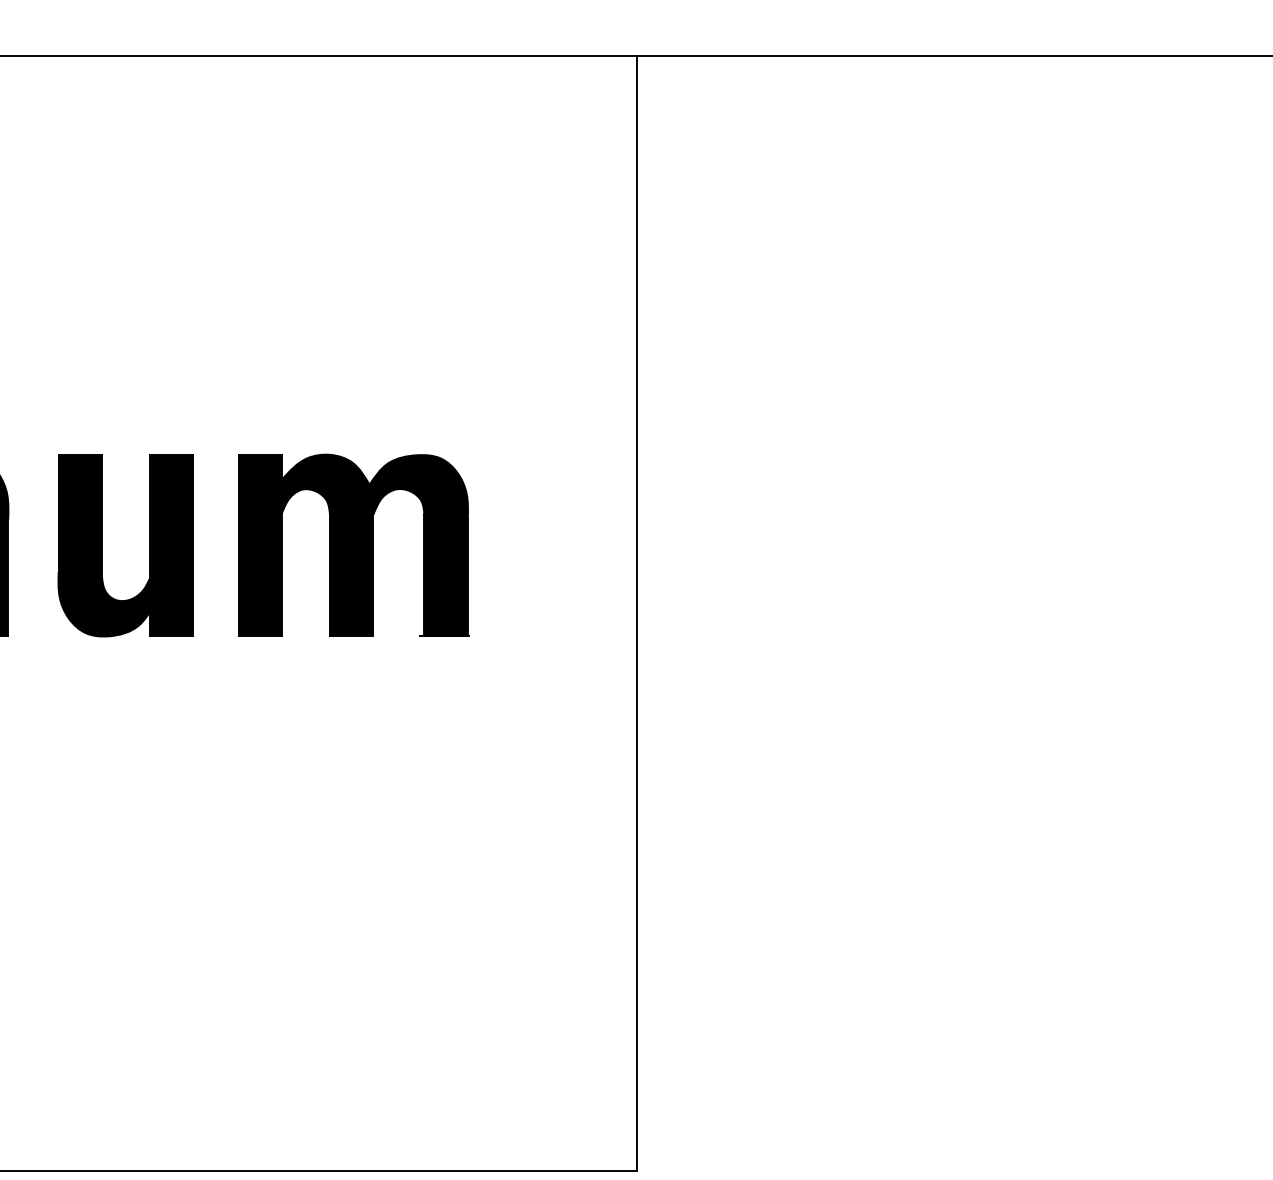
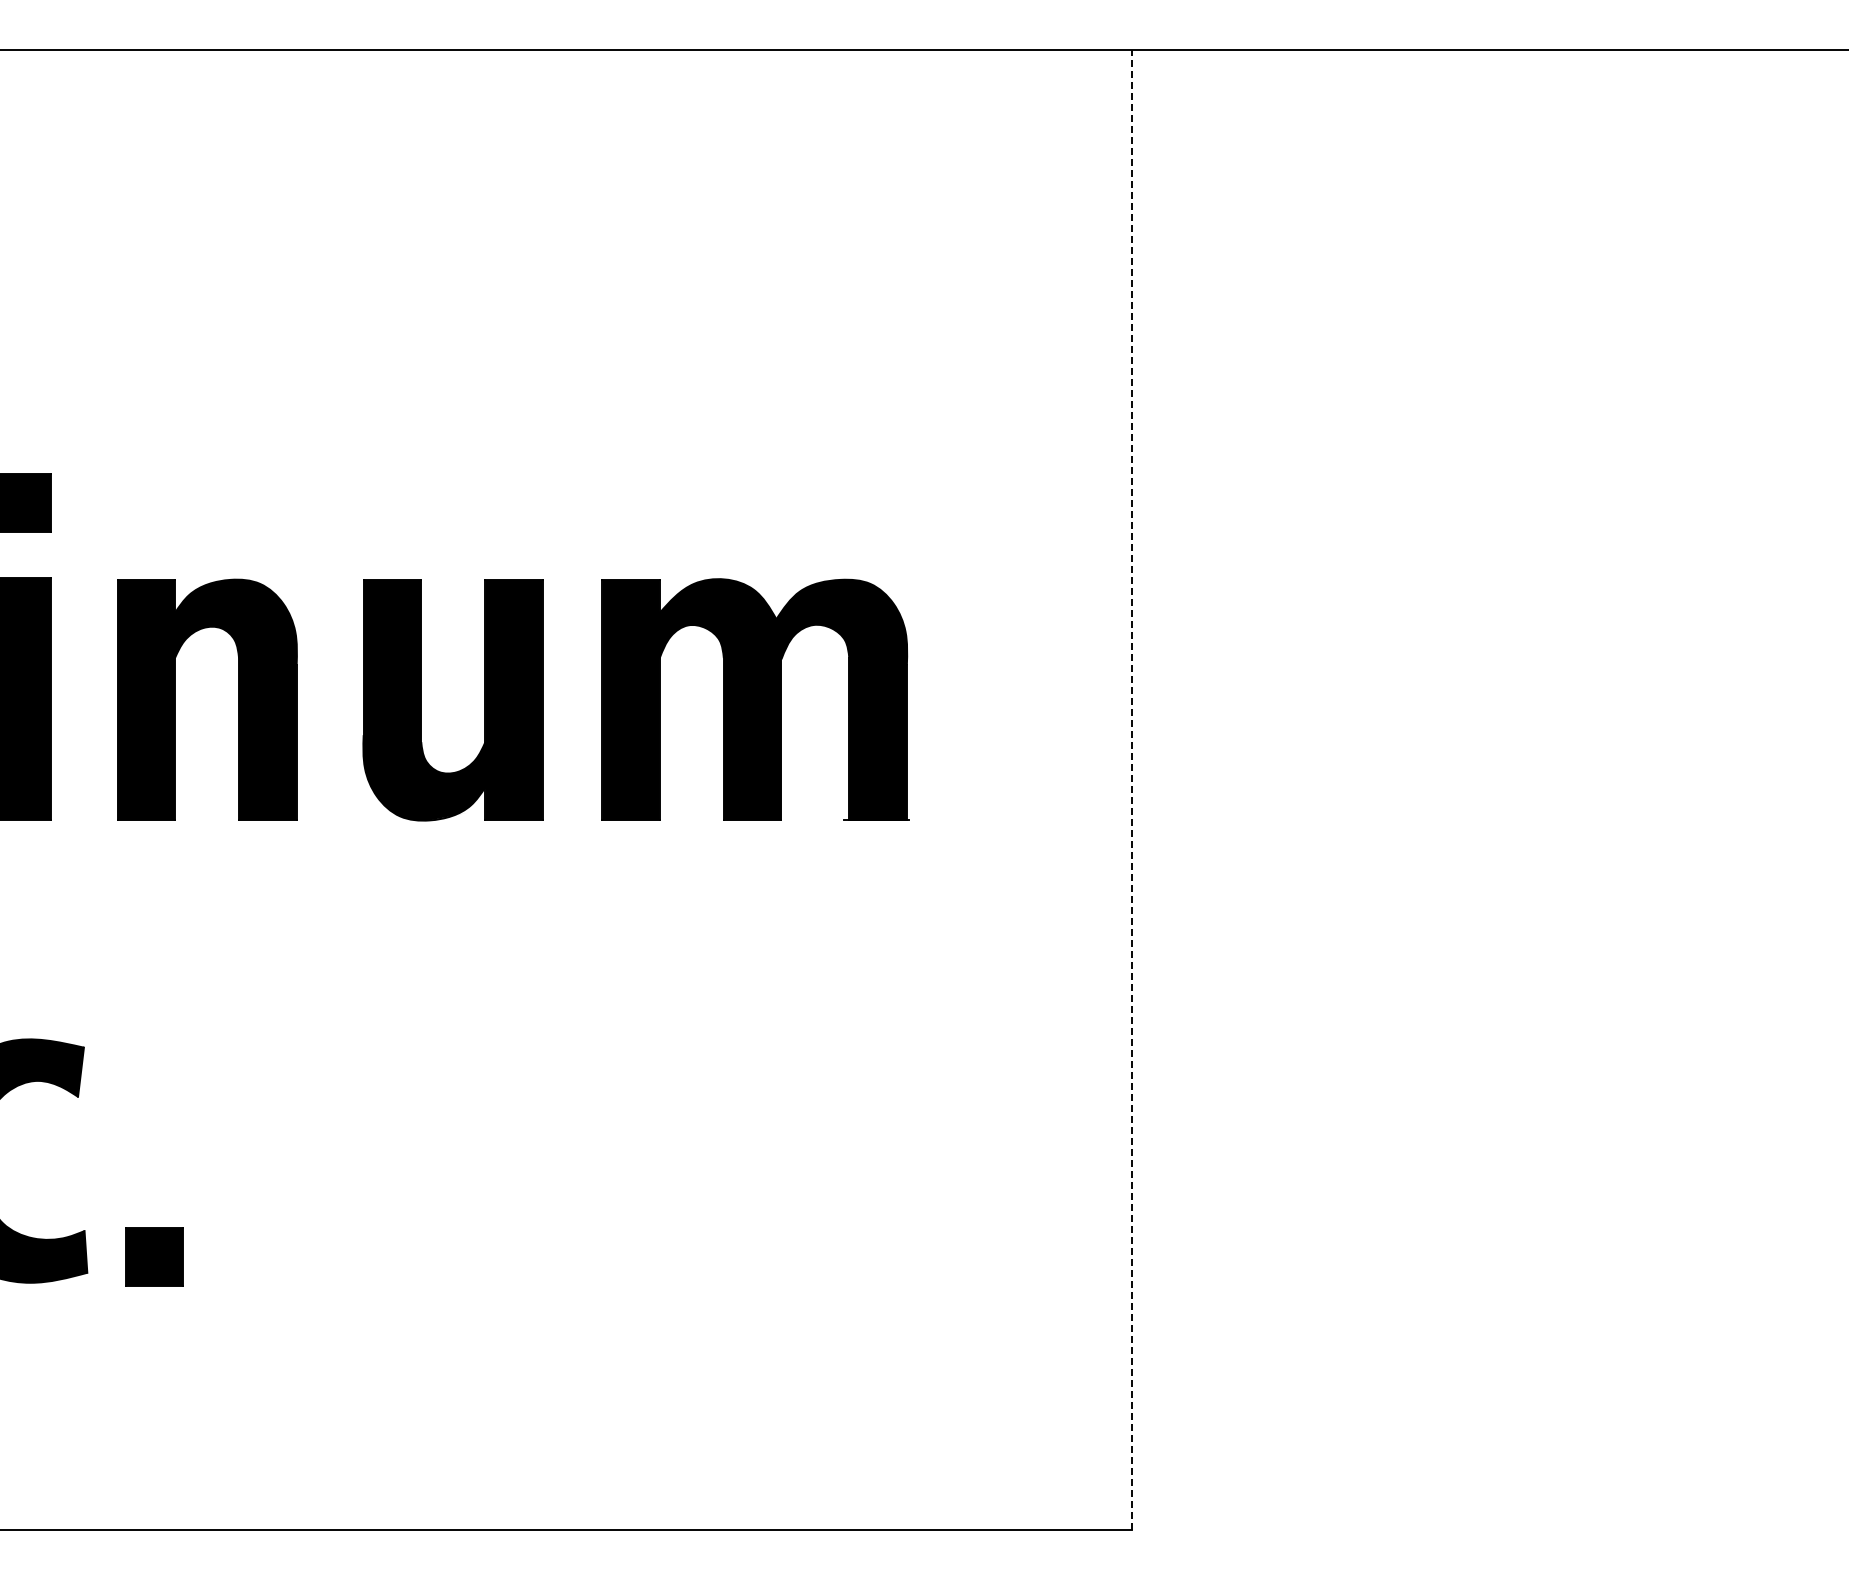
line: (637, 613) -> (1132, 790), solid -> dashed

